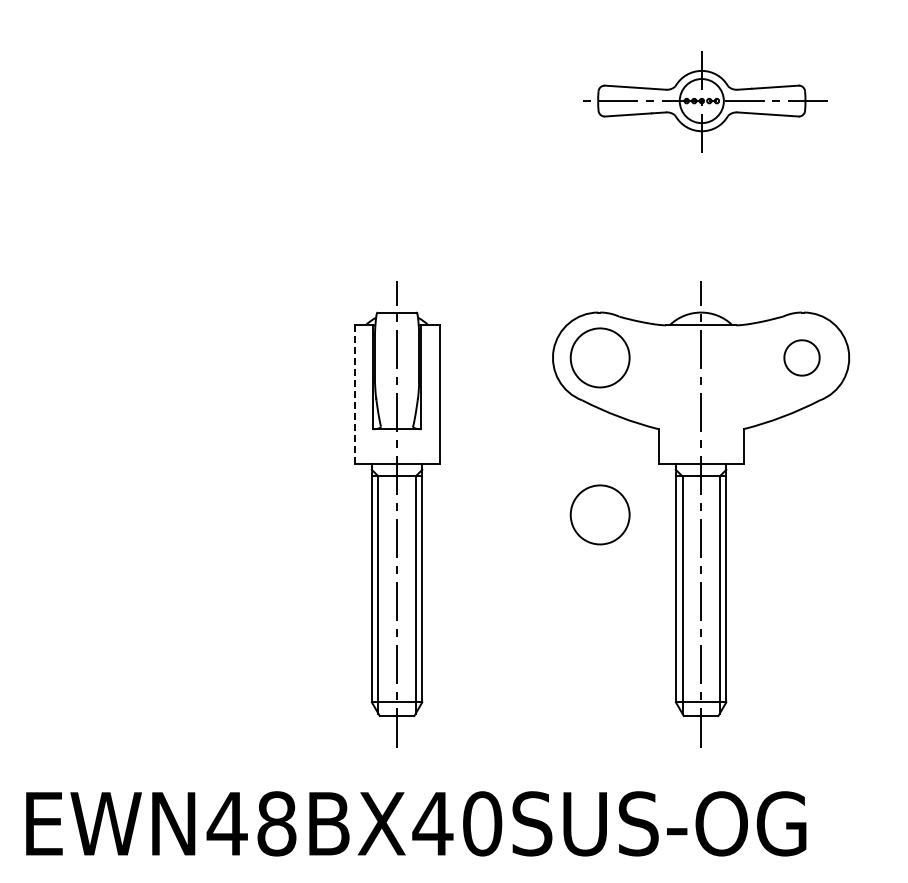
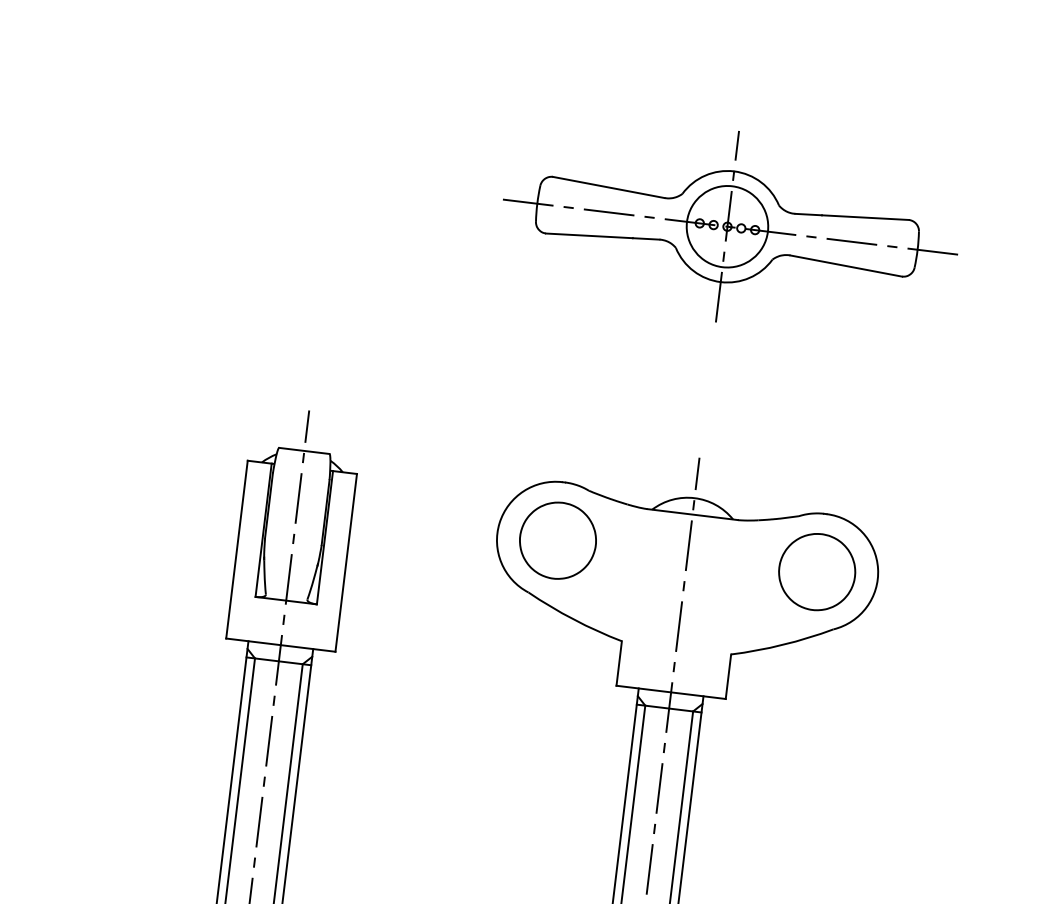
part: (703, 100) -> (730, 226), size x1.43
part: (801, 357) -> (816, 571), size x1.67
line: (354, 395) -> (236, 550), dashed -> solid
part: (599, 514) -> (532, 741), removed

